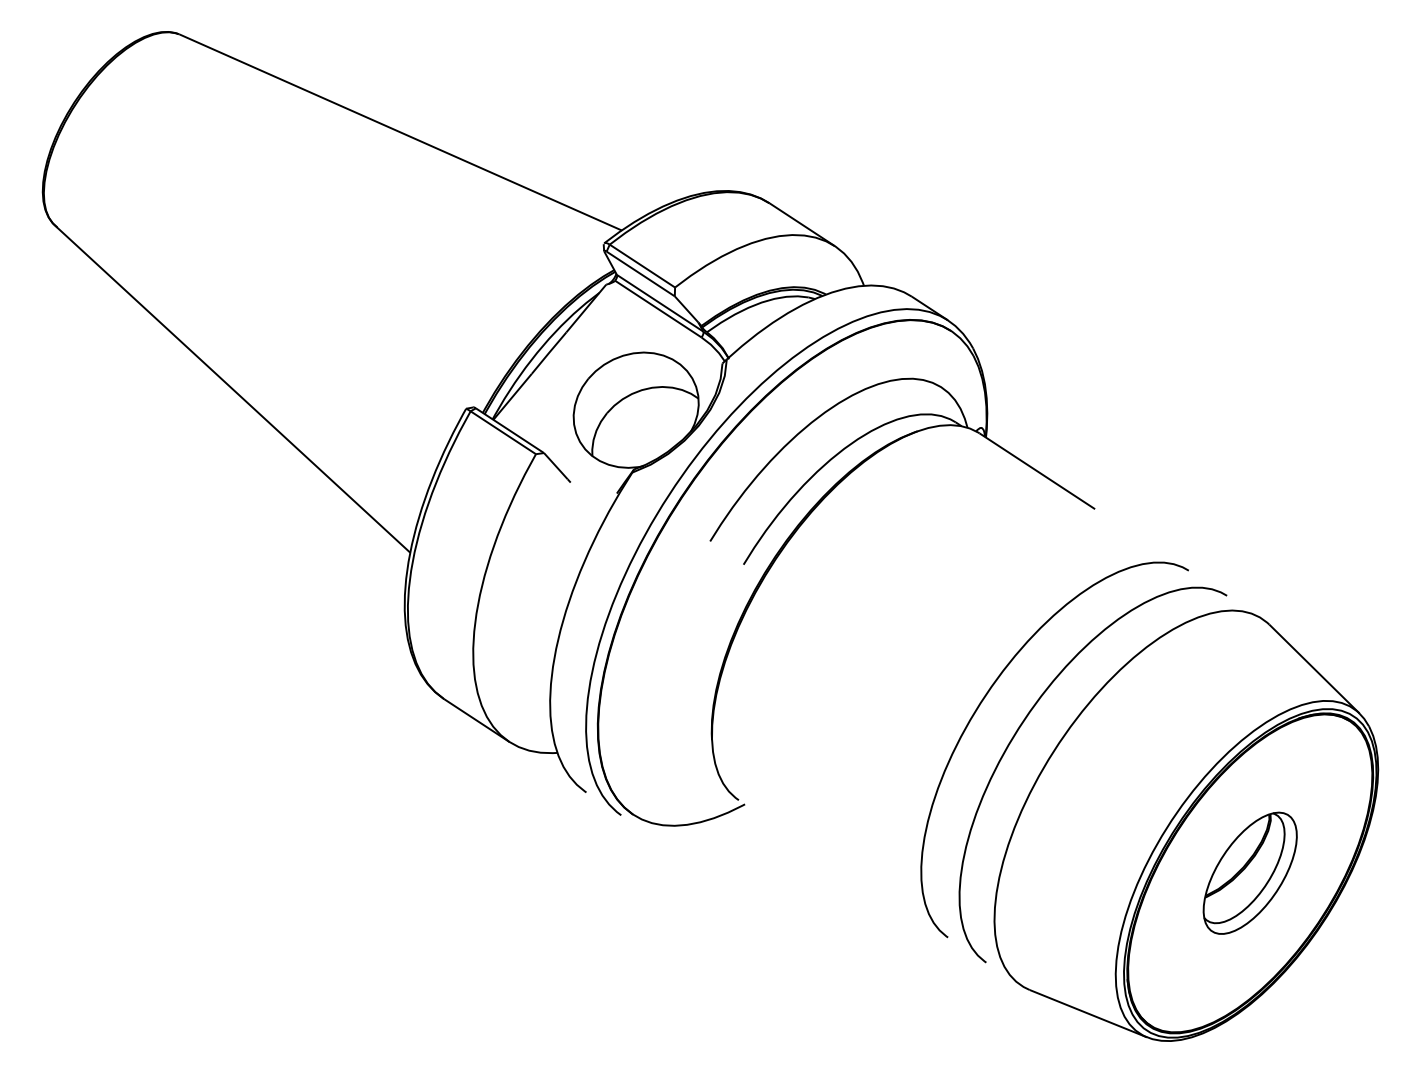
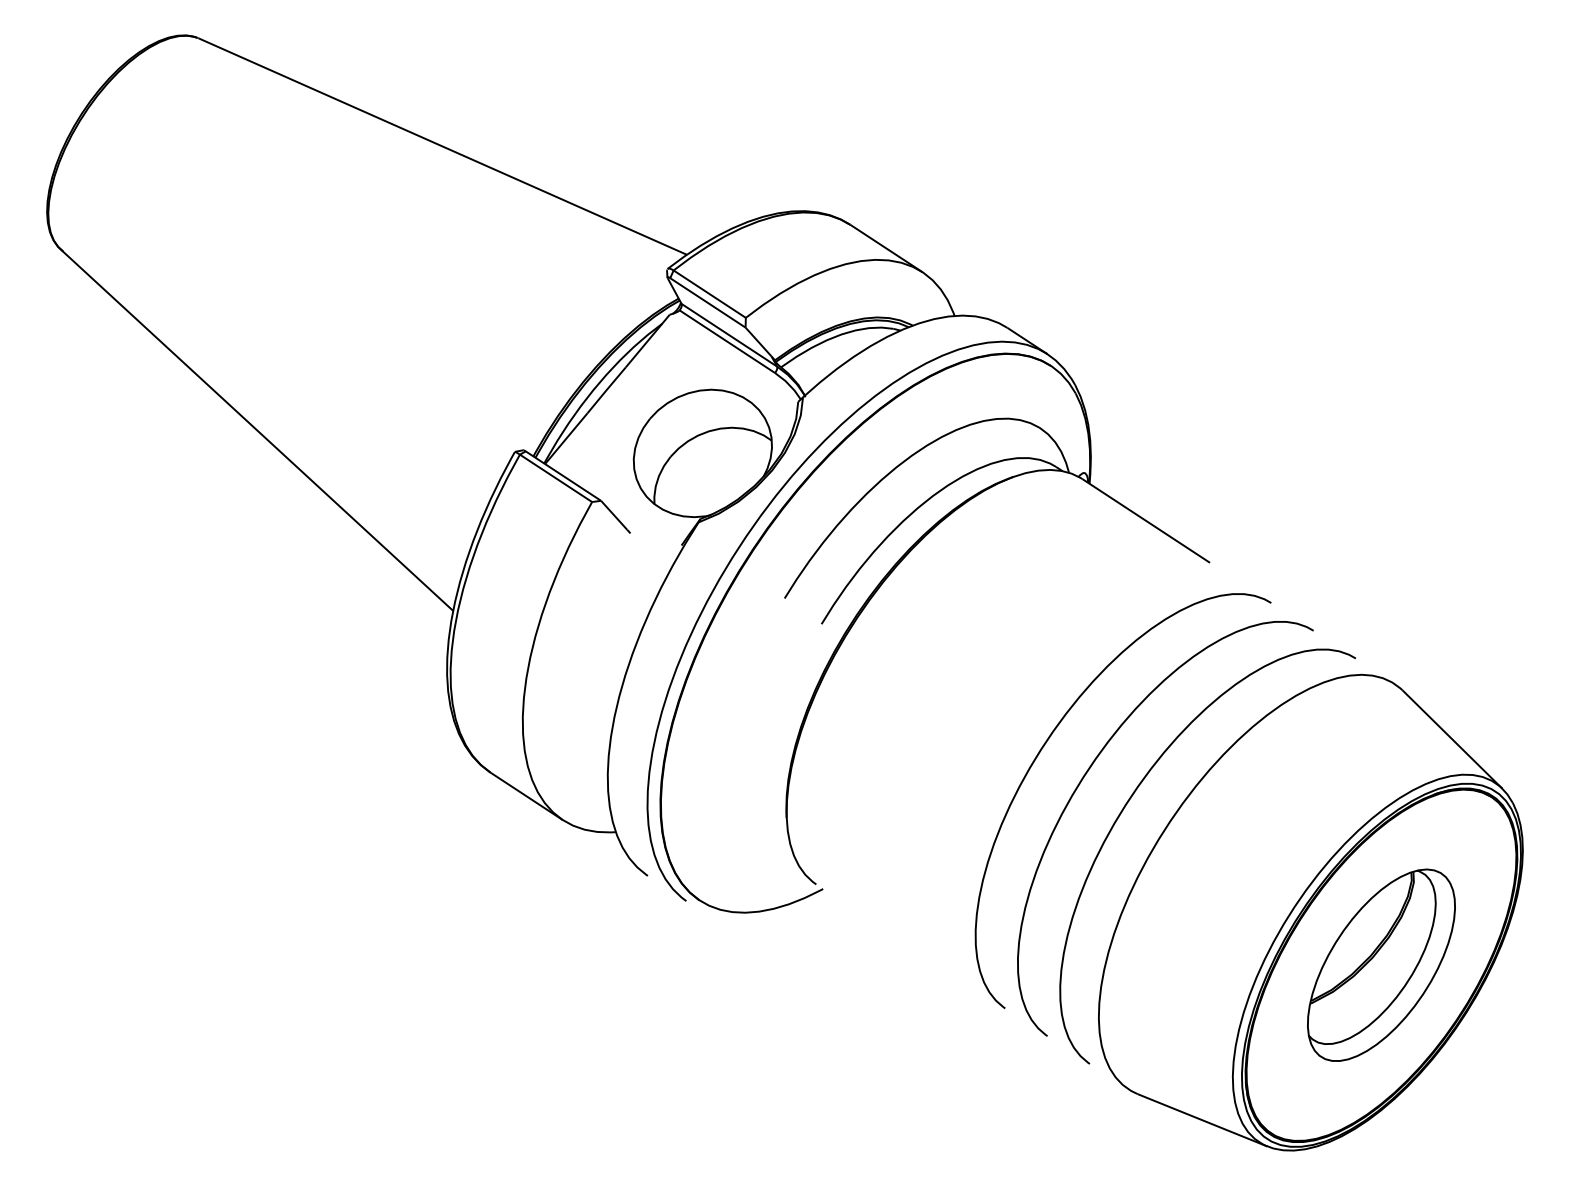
curve: (945, 675) -> (1044, 746), added
part: (1250, 872) -> (1381, 964), size x1.43

